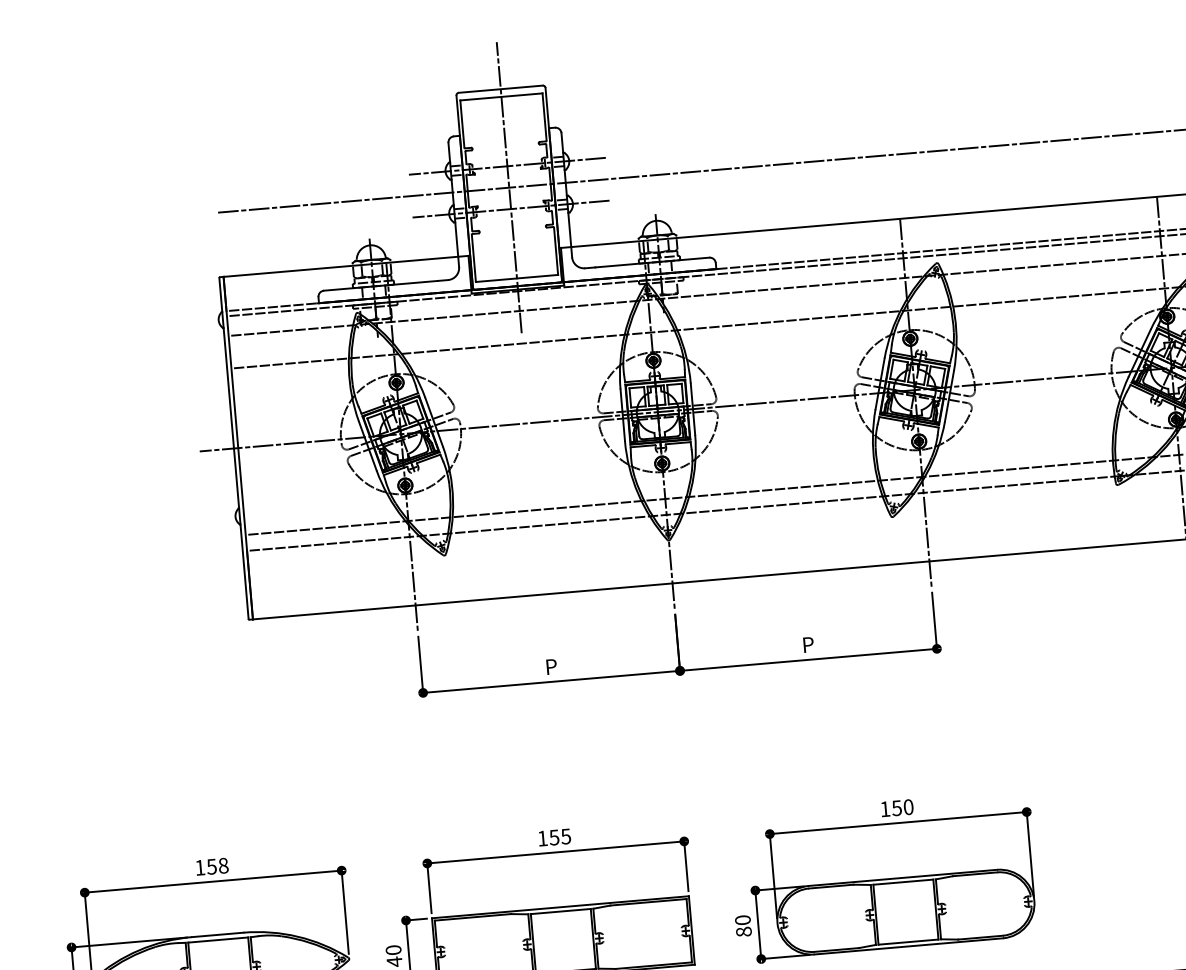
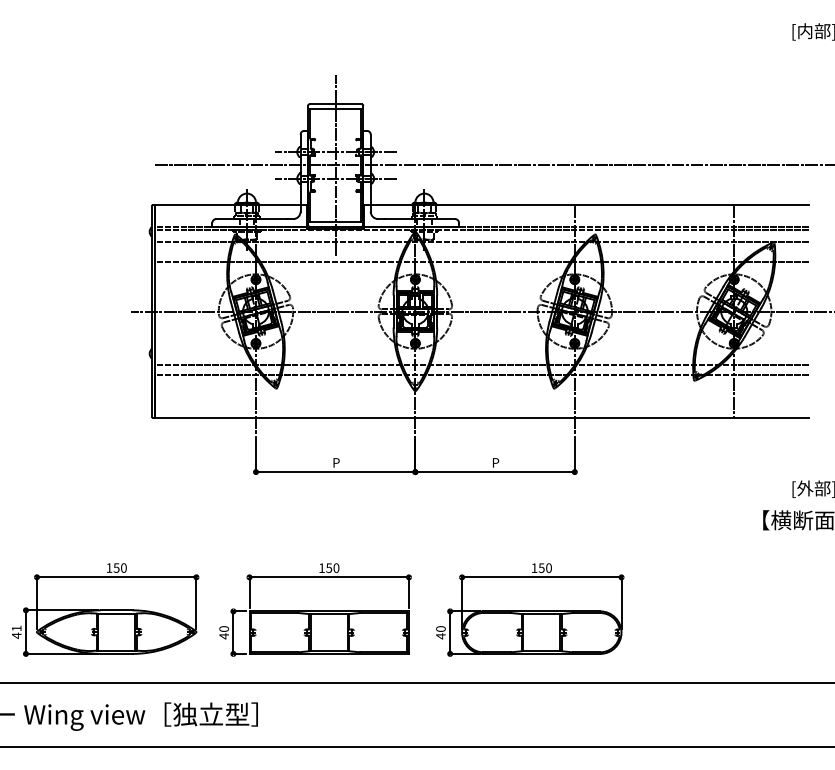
text: (566, 835) -> (336, 567), 155 -> 150
text: (222, 864) -> (123, 567), 158 -> 150
text: (743, 932) -> (440, 636), 80 -> 40

